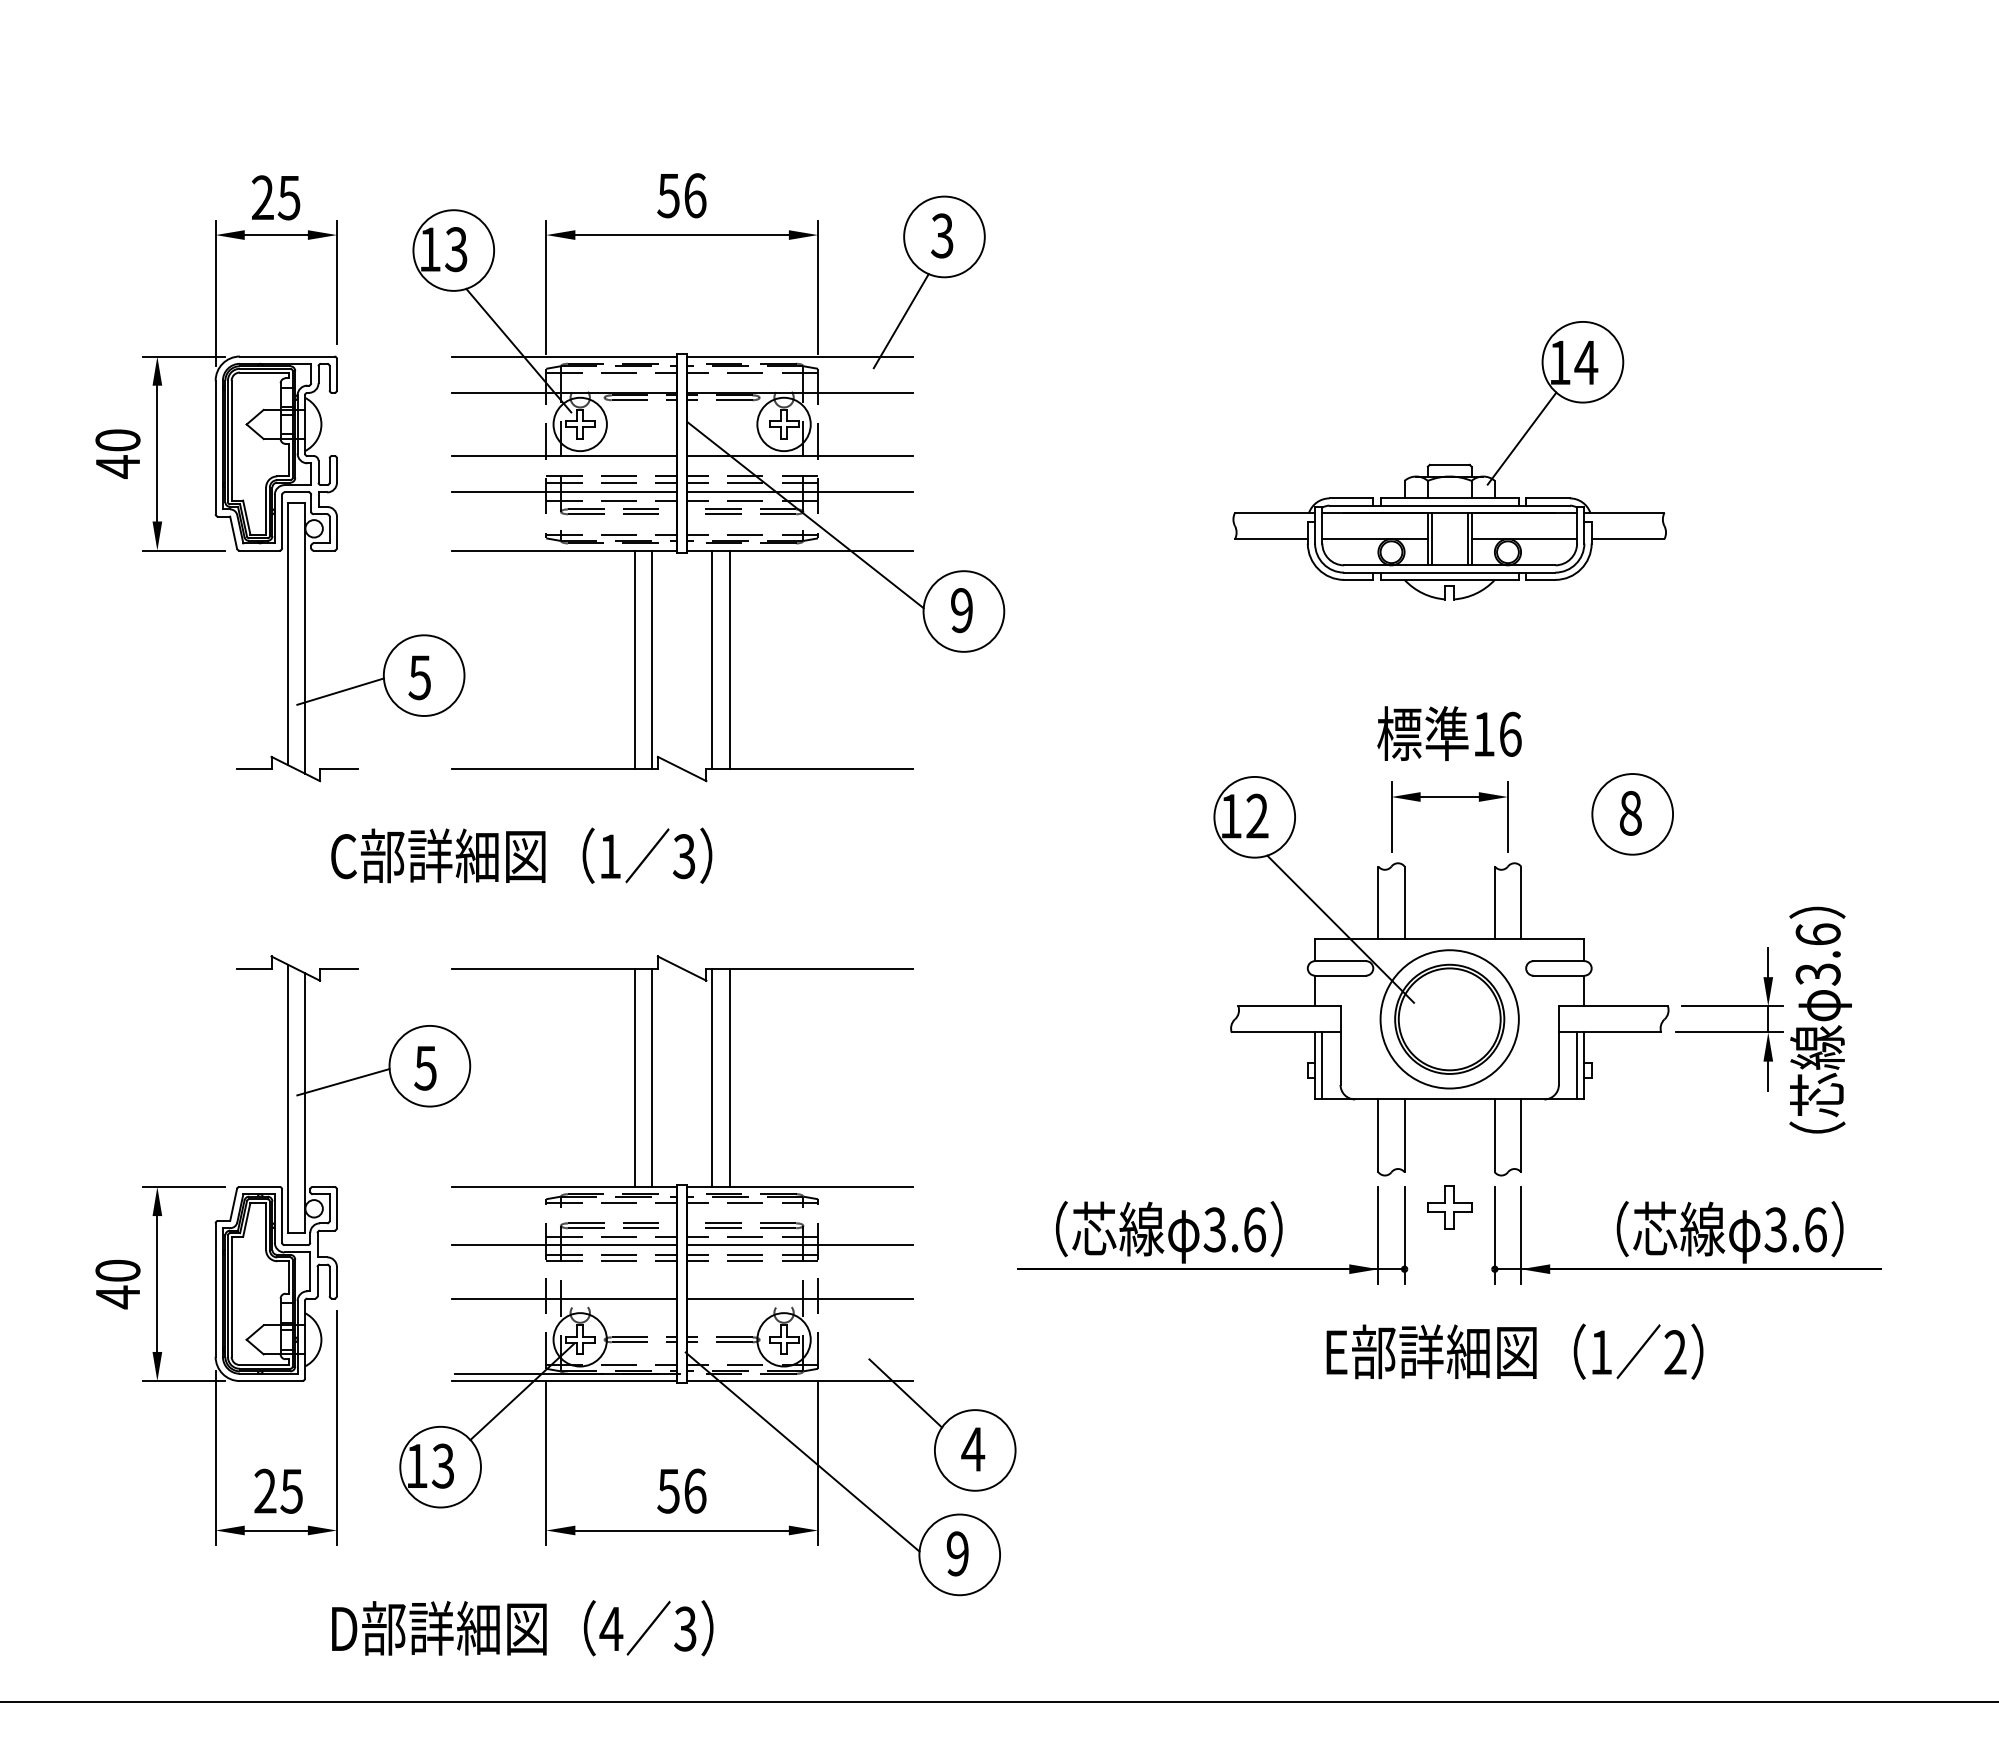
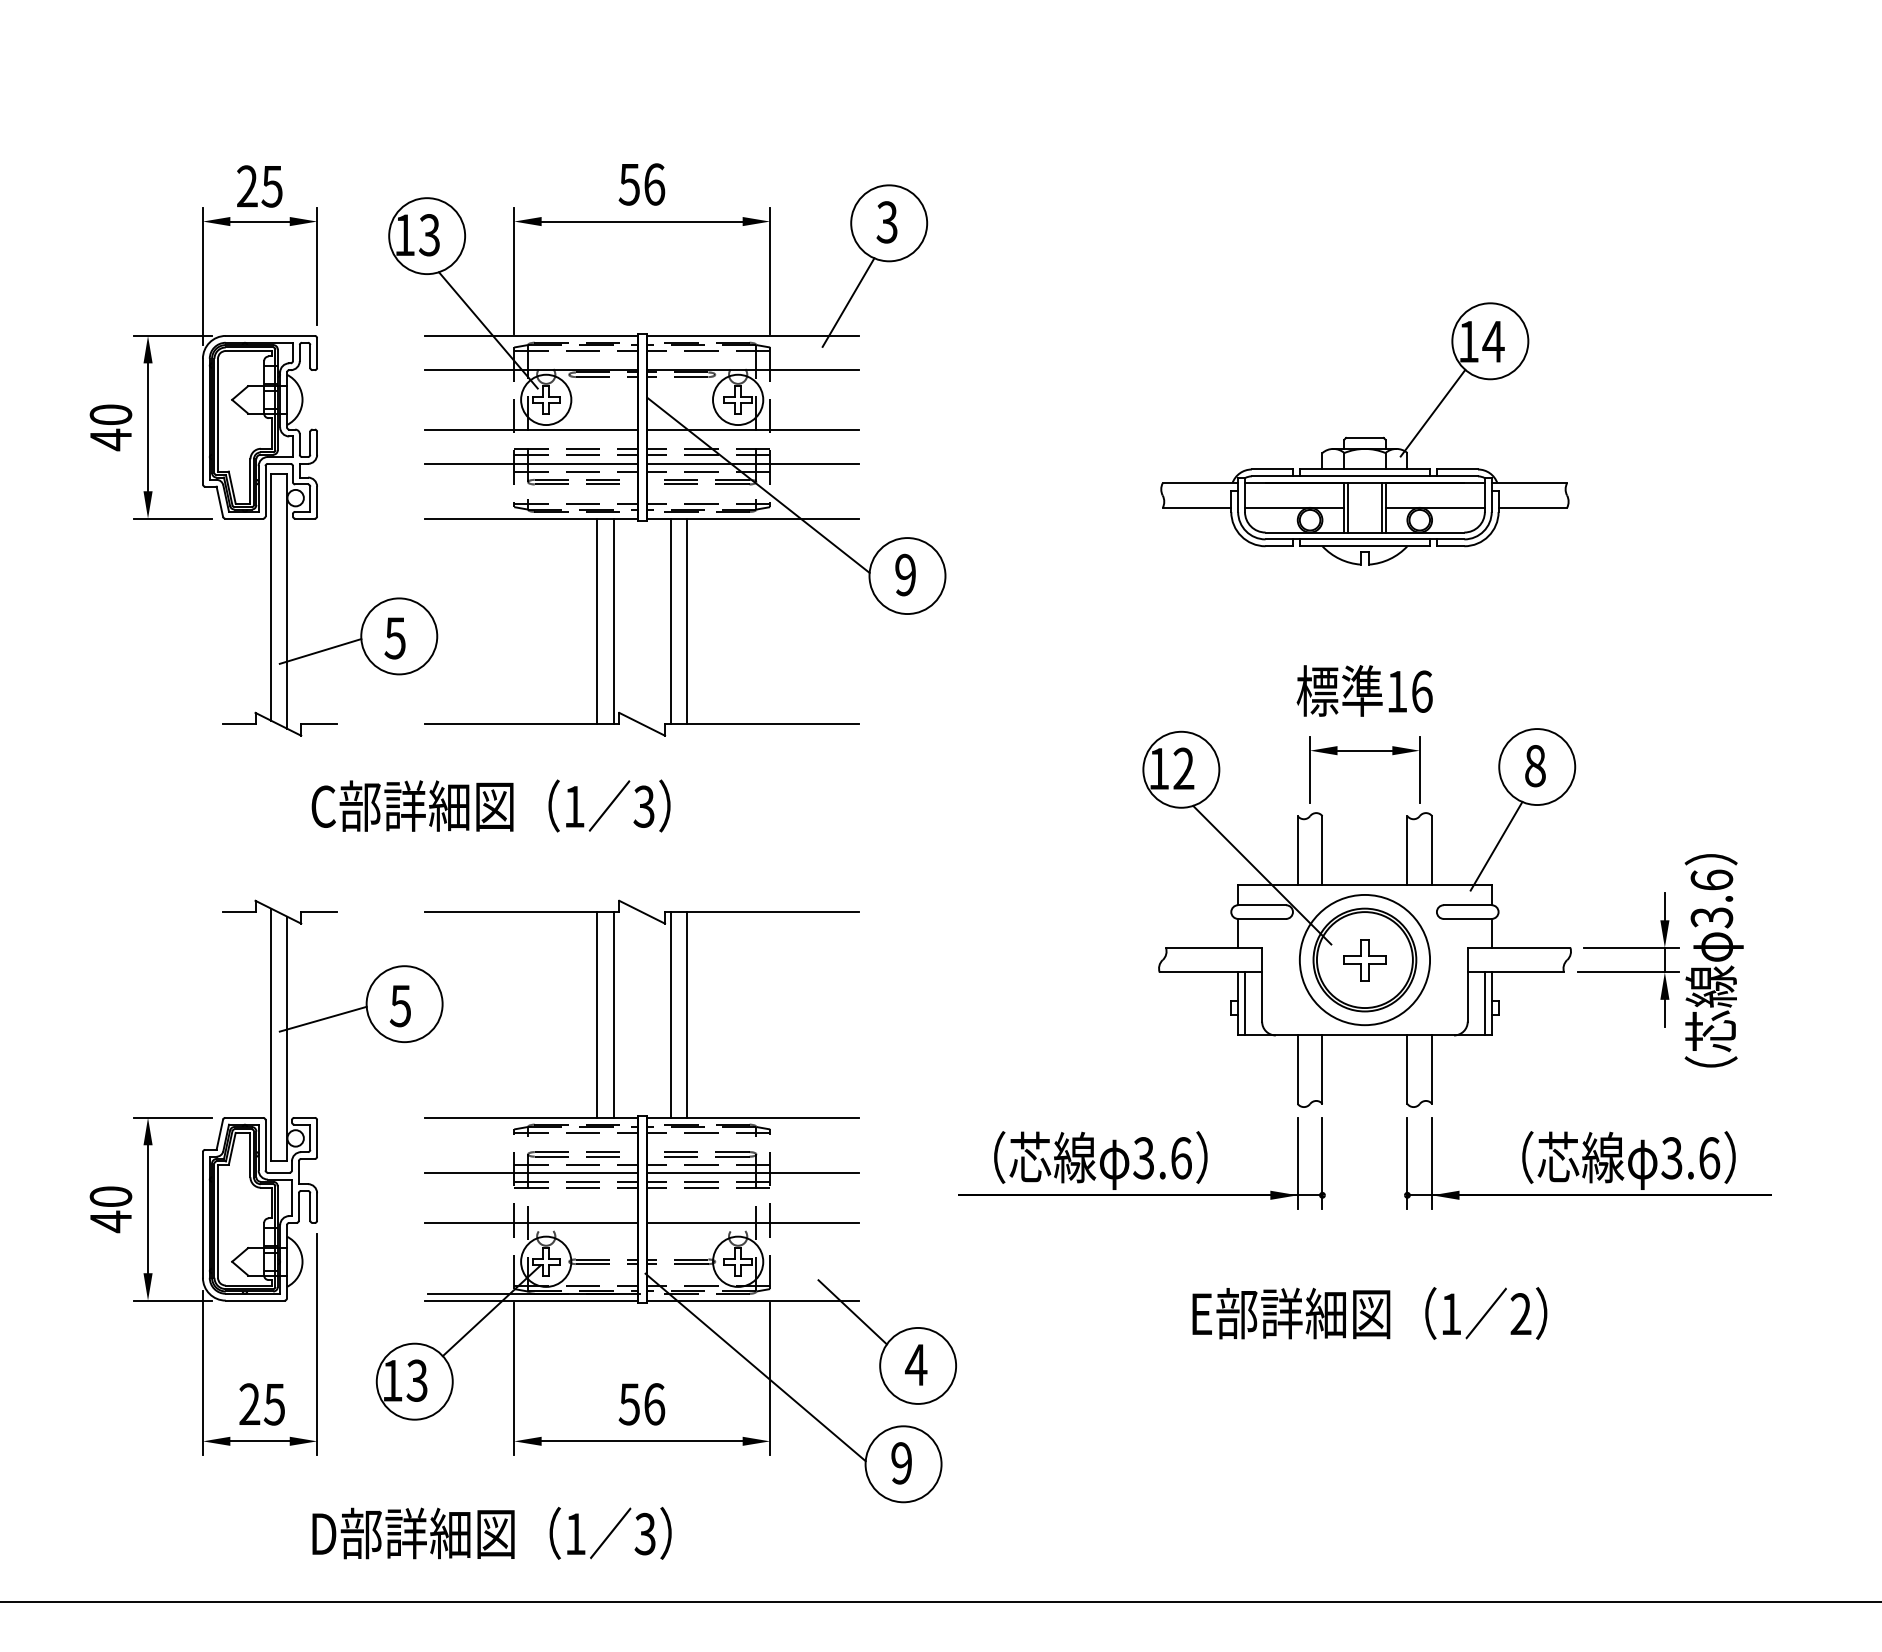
line: (1589, 898) -> (1496, 846), added
part: (1449, 1207) -> (1364, 960), moved
text: (1514, 1351) -> (1369, 1313), moved
text: (611, 1628) -> (575, 1533), 4 -> 1

